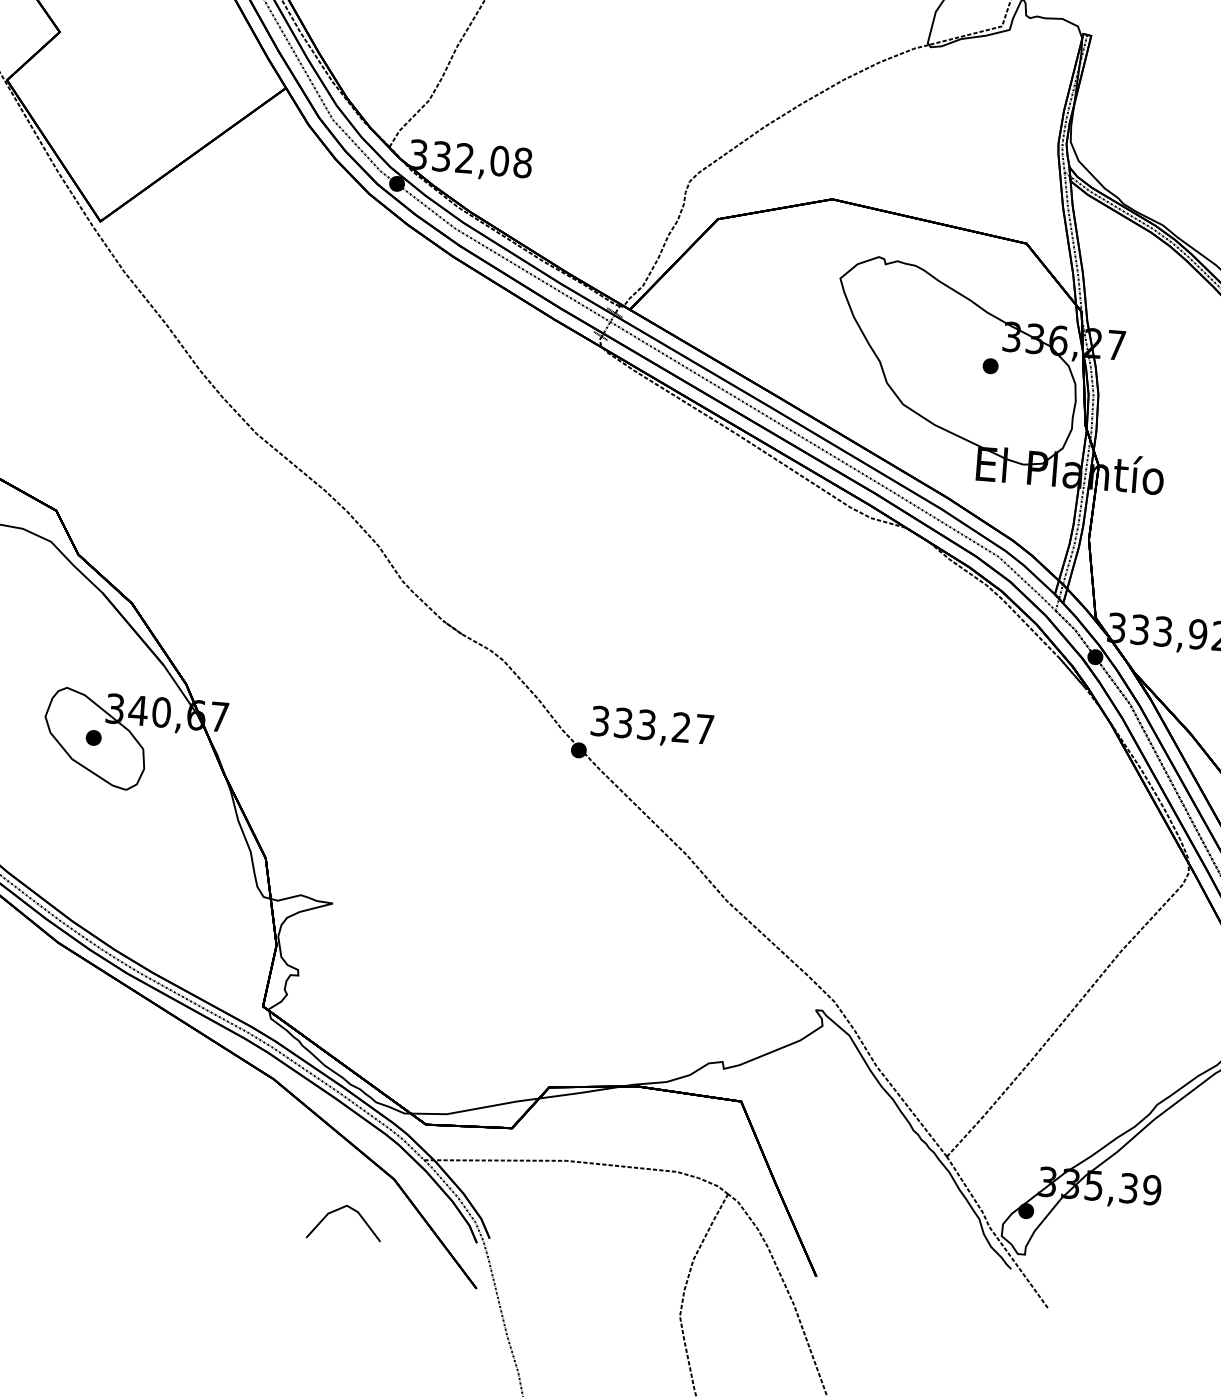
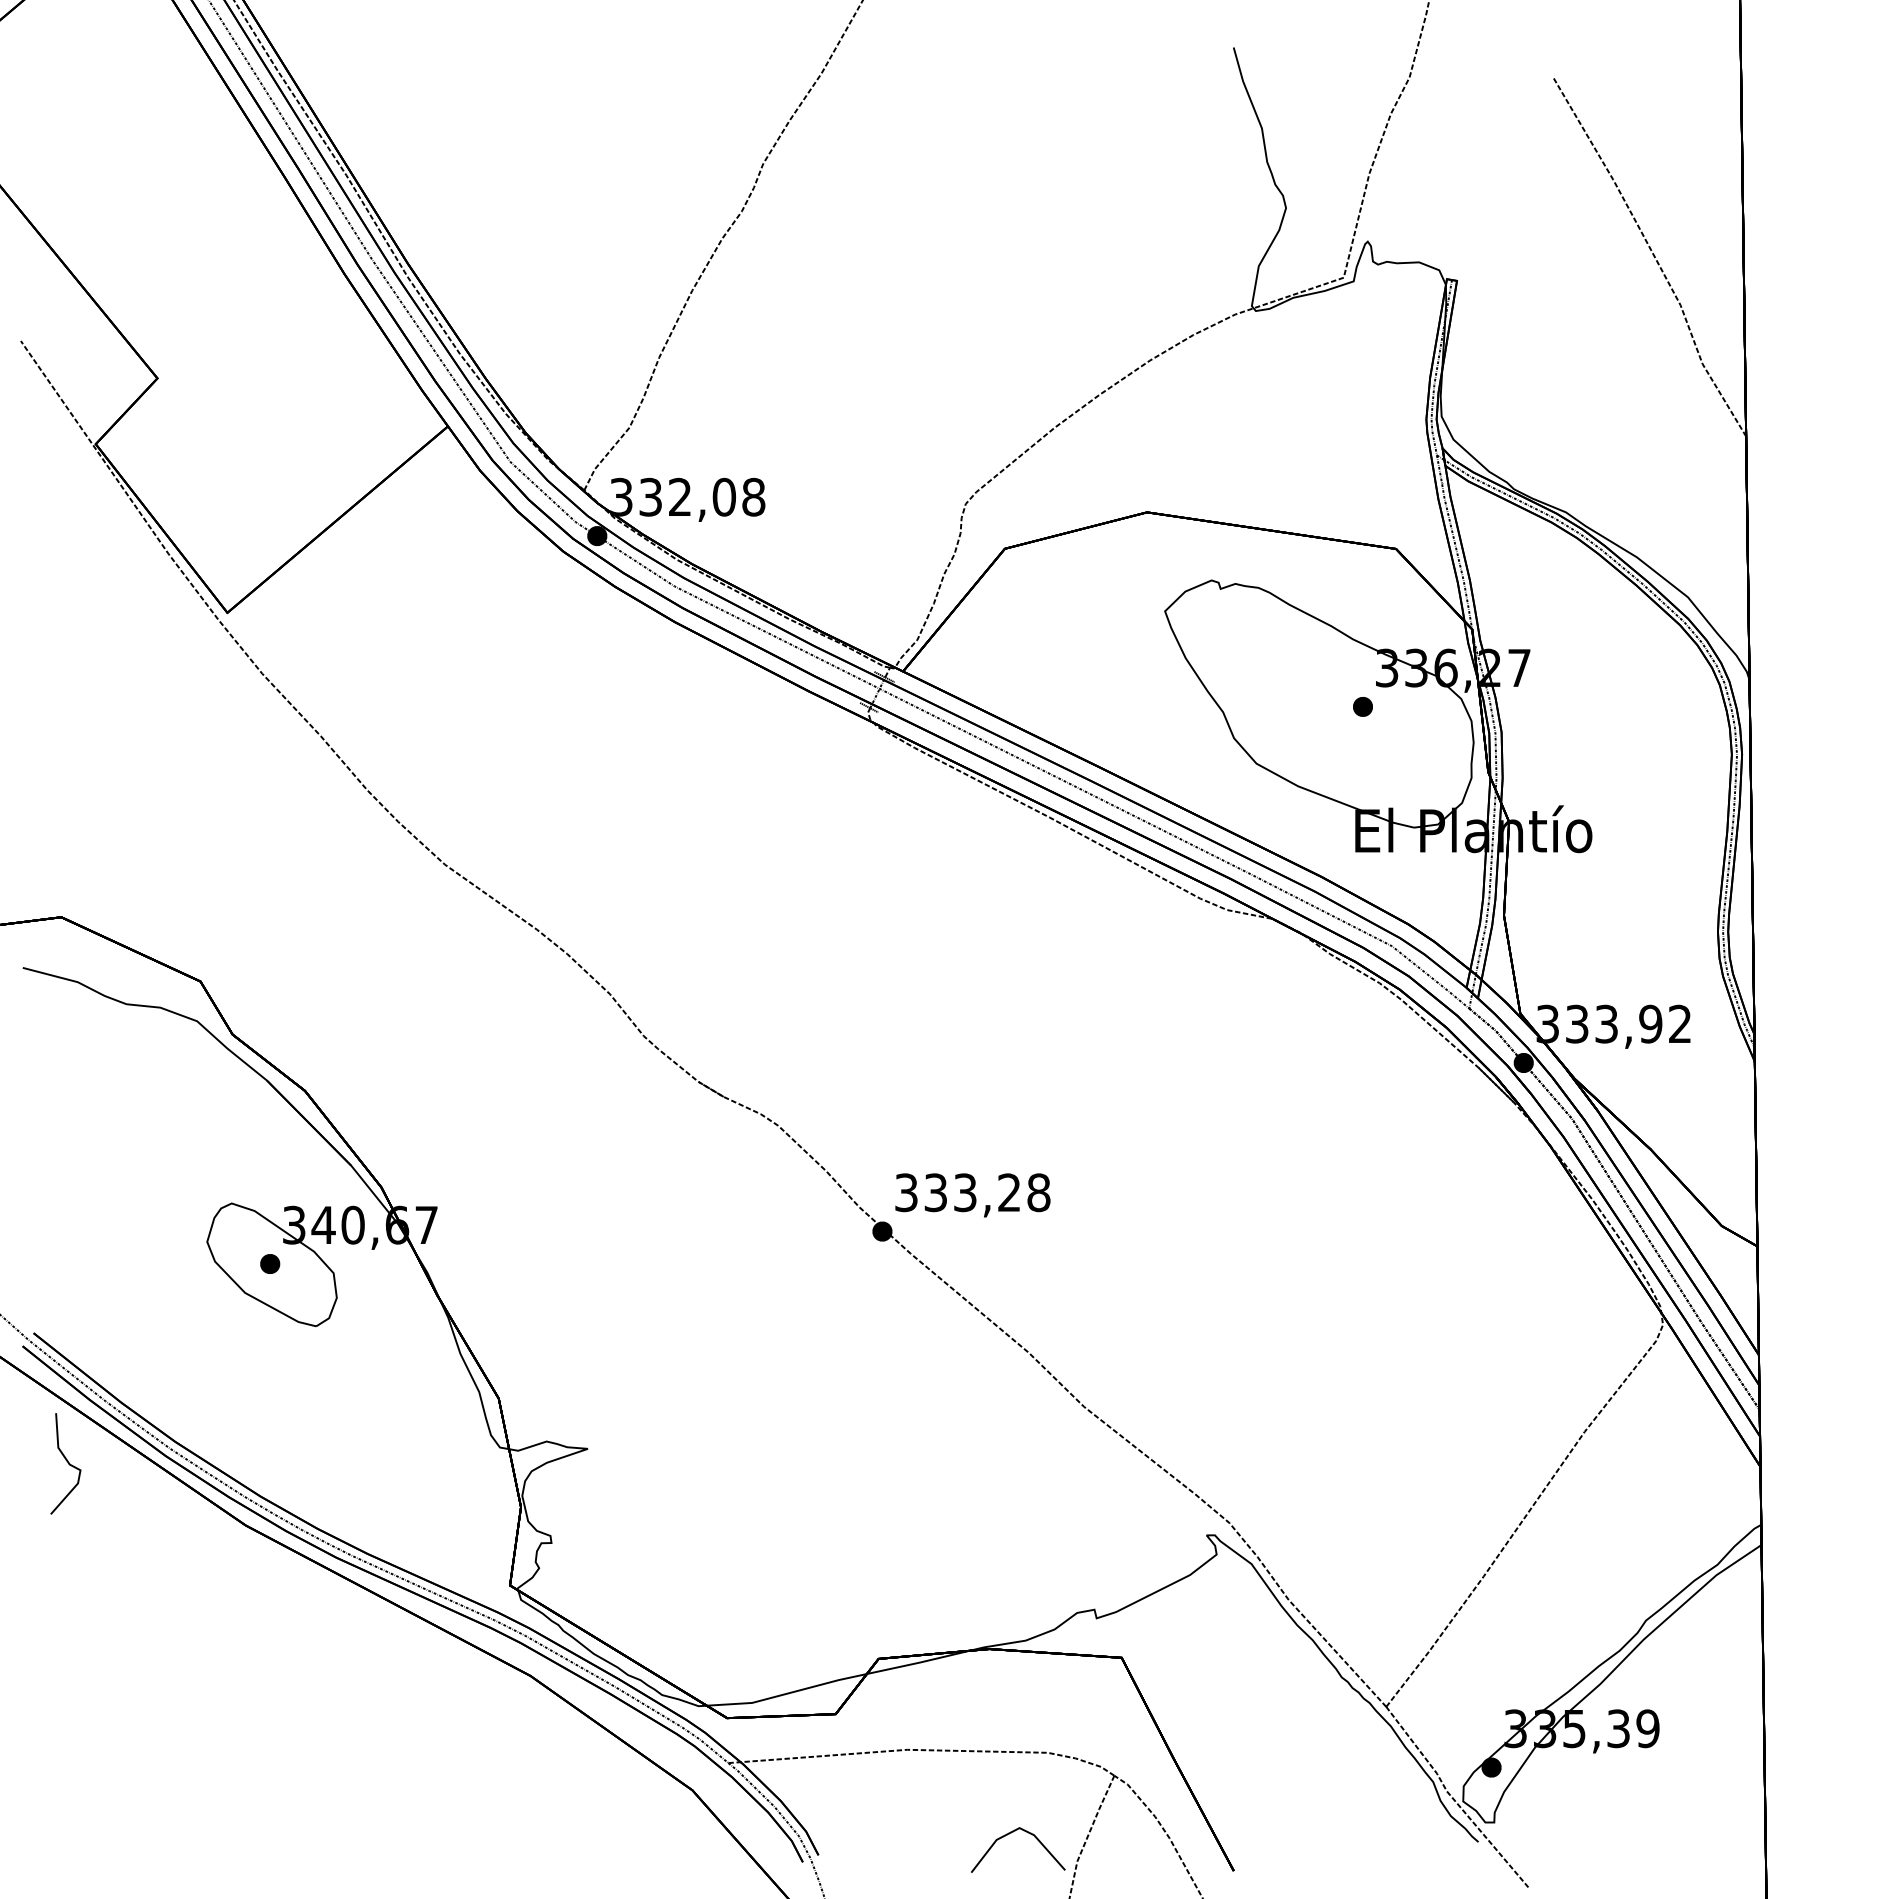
text: (704, 729) -> (1038, 1192), 333,27 -> 333,28
line: (340, 1209) -> (1011, 1833), moved

